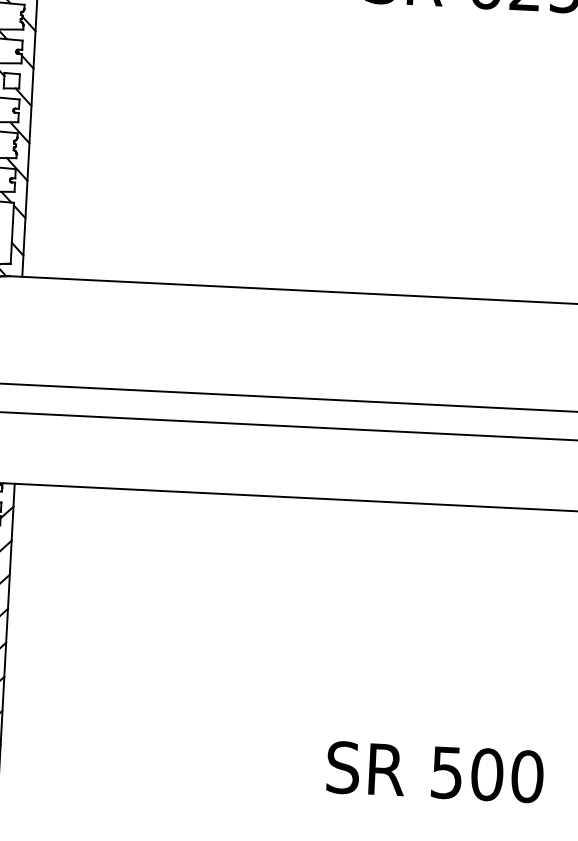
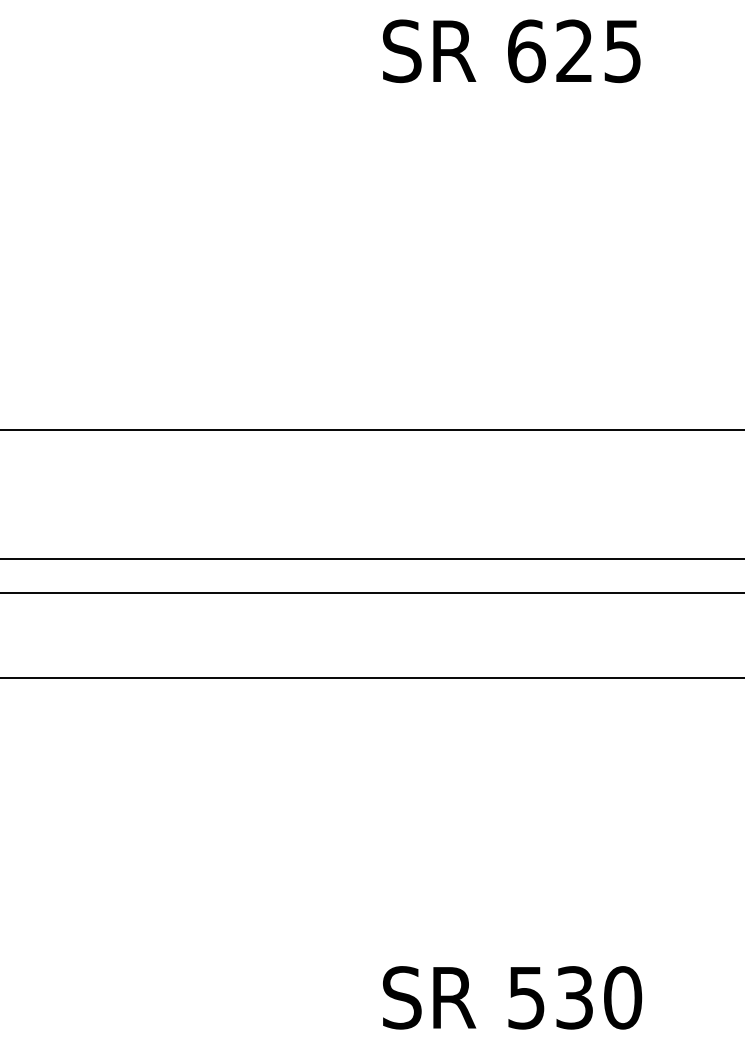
text: (487, 774) -> (574, 997), 500 -> 530

